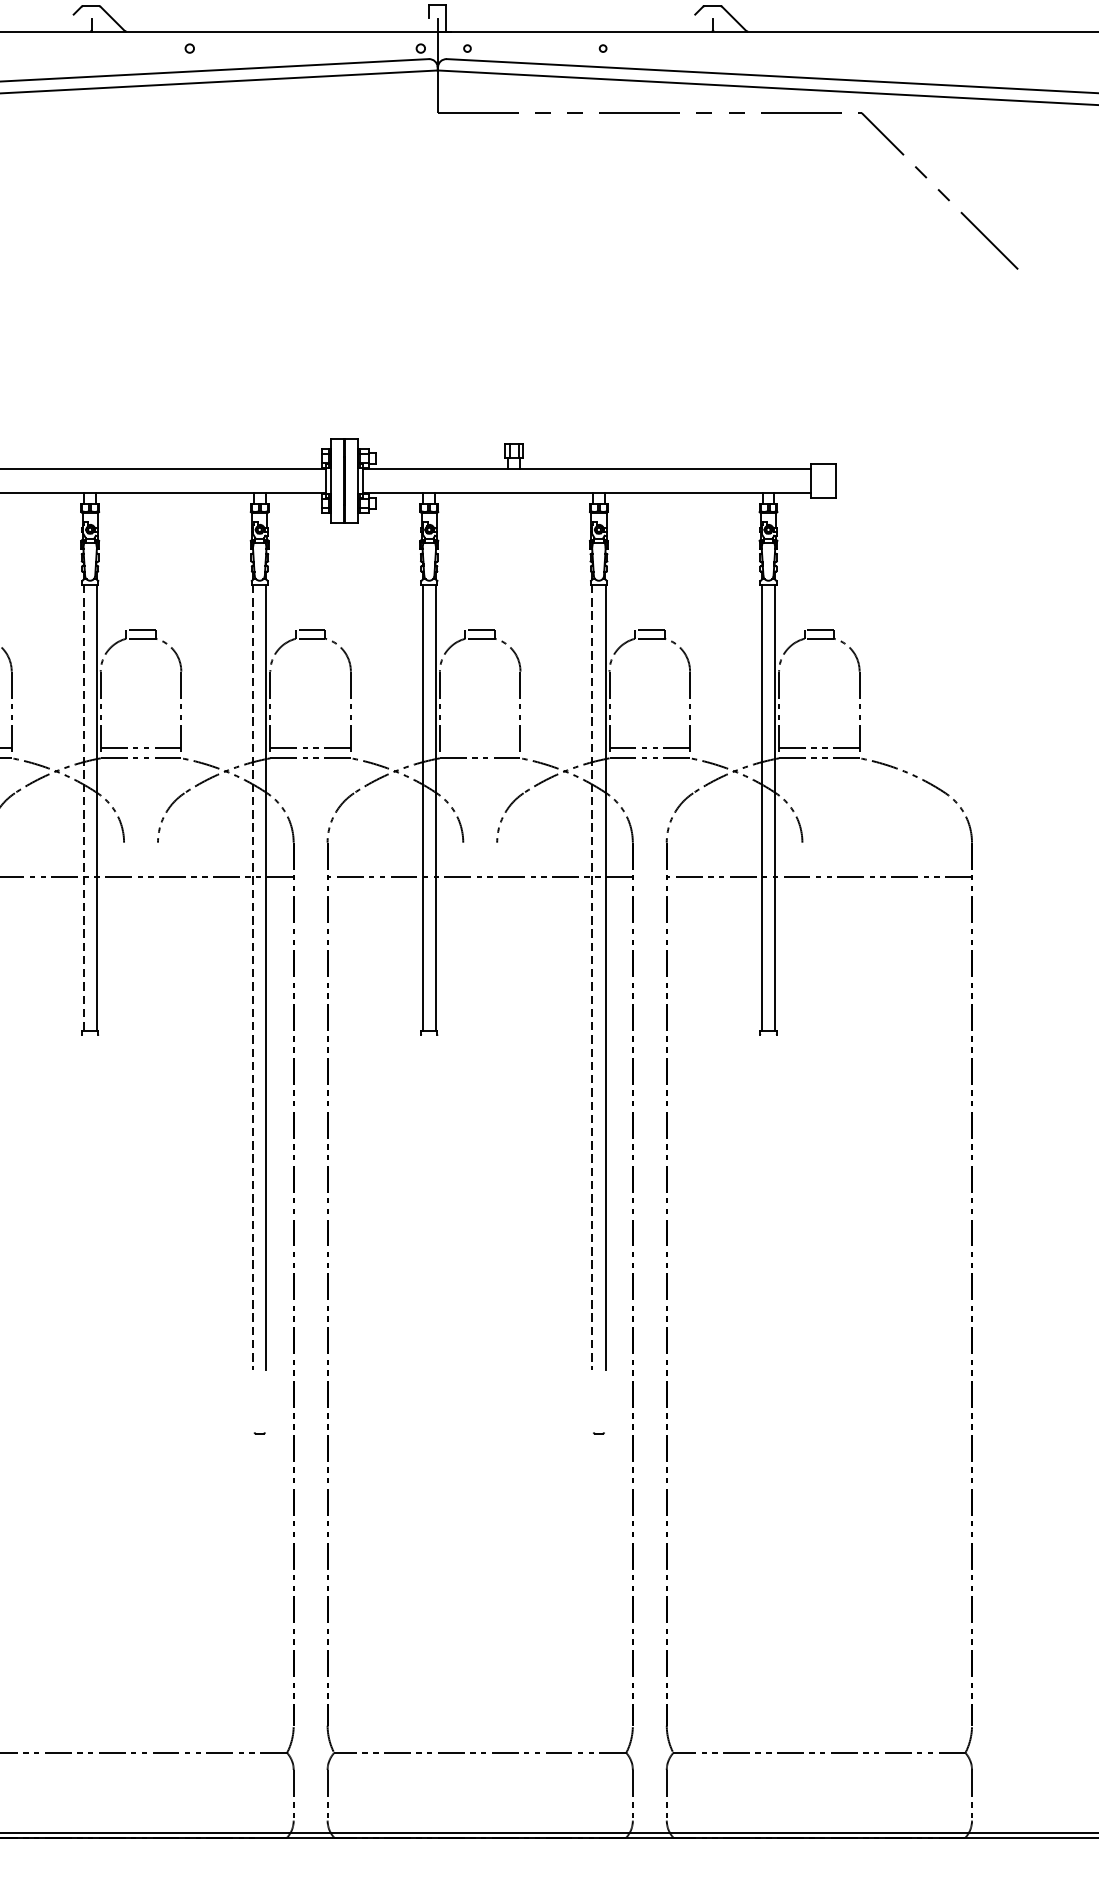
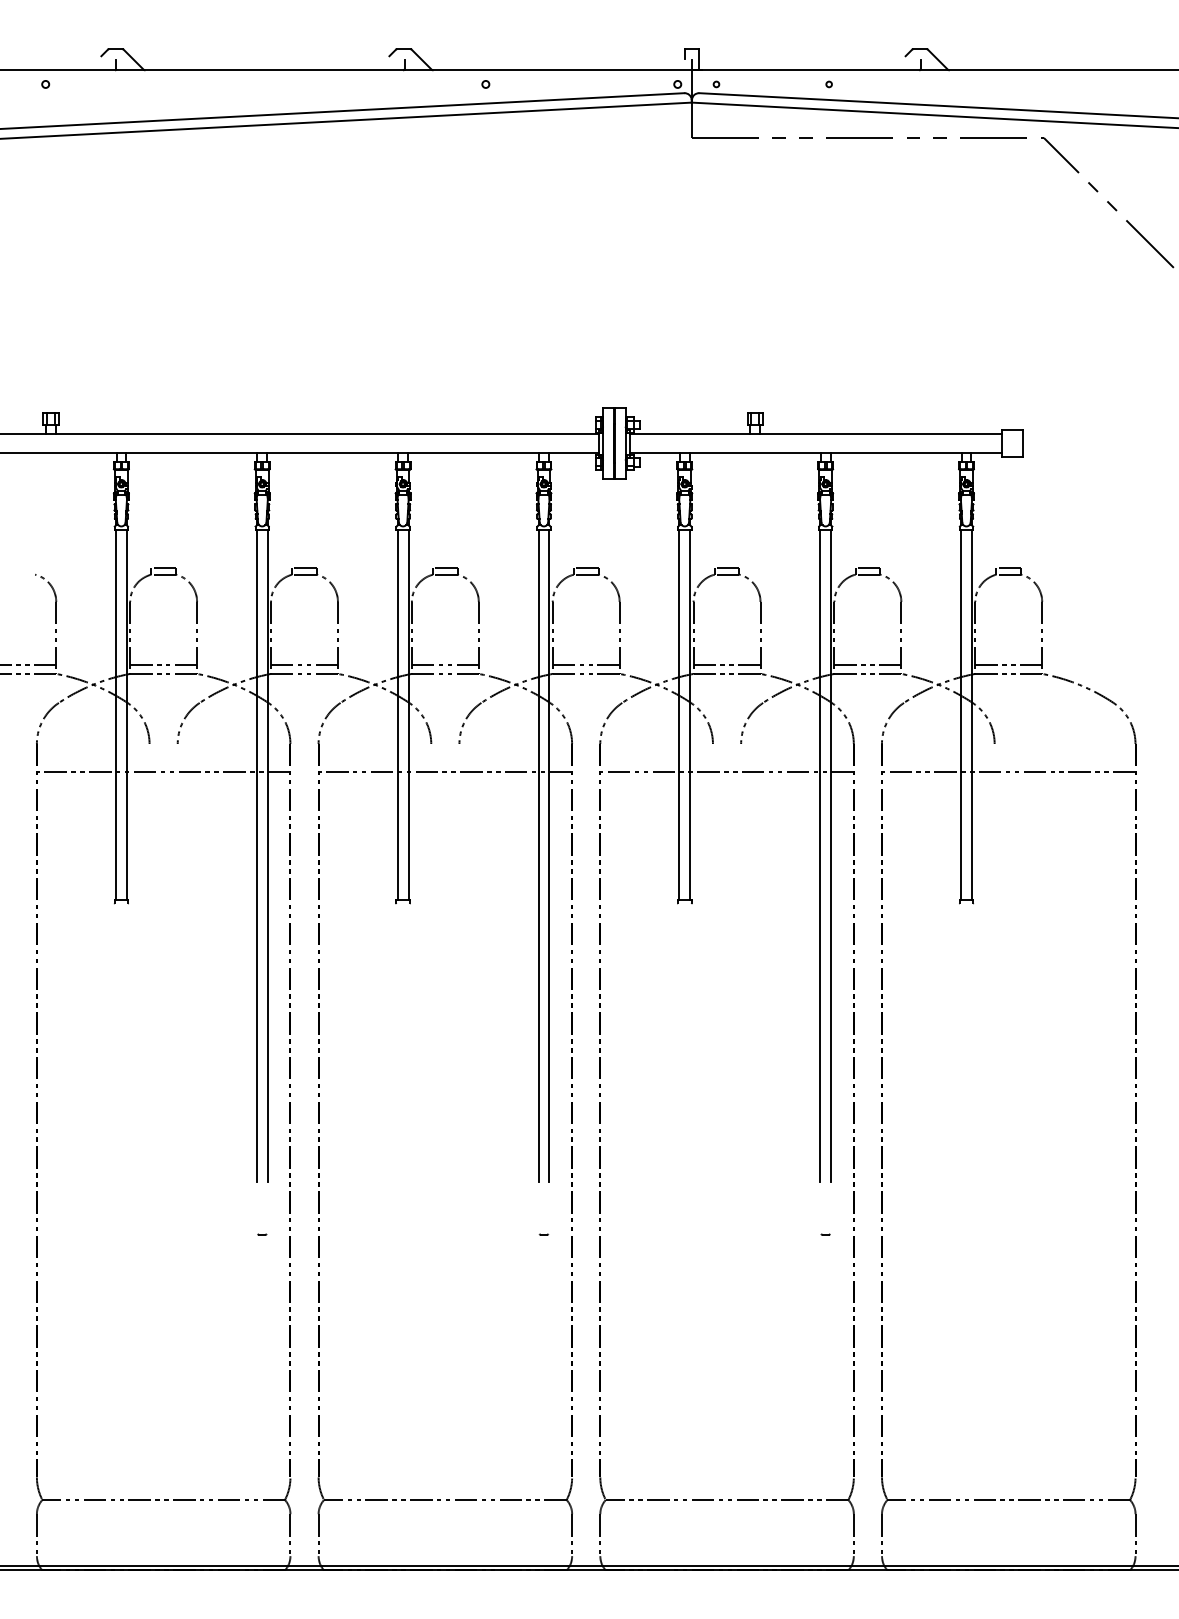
line: (479, 748) -> (726, 665), added
line: (83, 808) -> (397, 715), dashed -> solid
line: (253, 978) -> (538, 856), dashed -> solid
line: (592, 978) -> (820, 856), dashed -> solid

